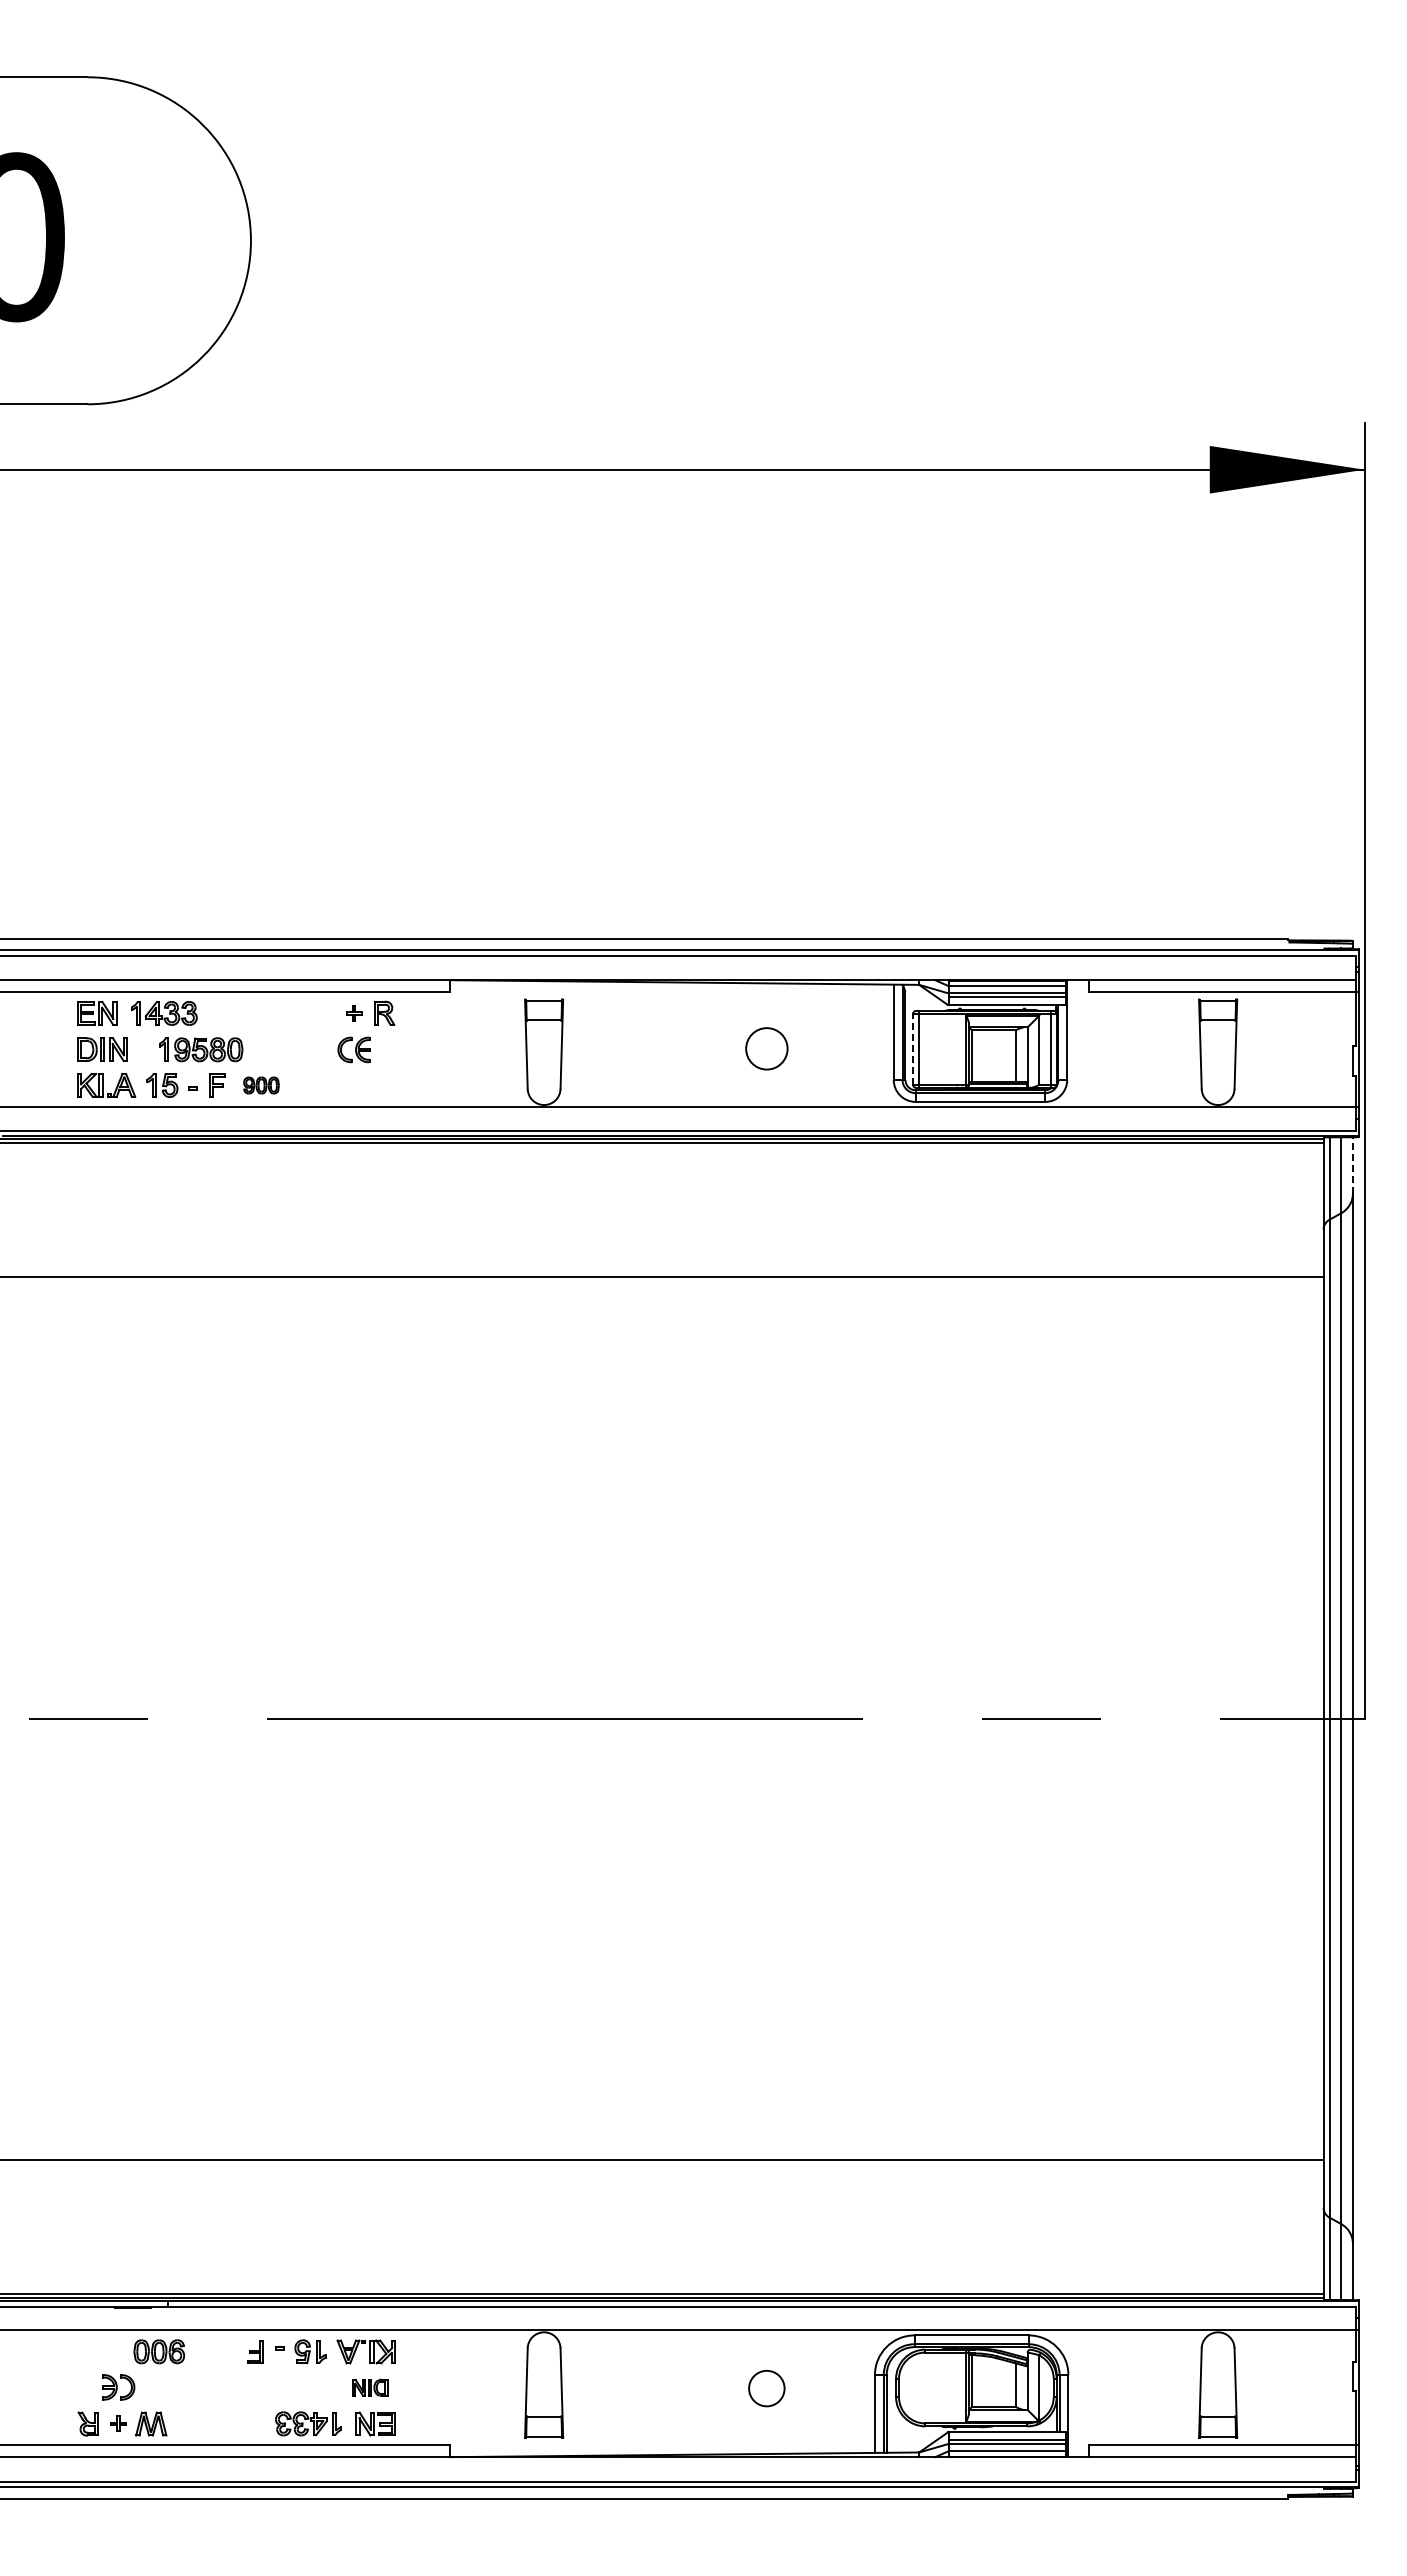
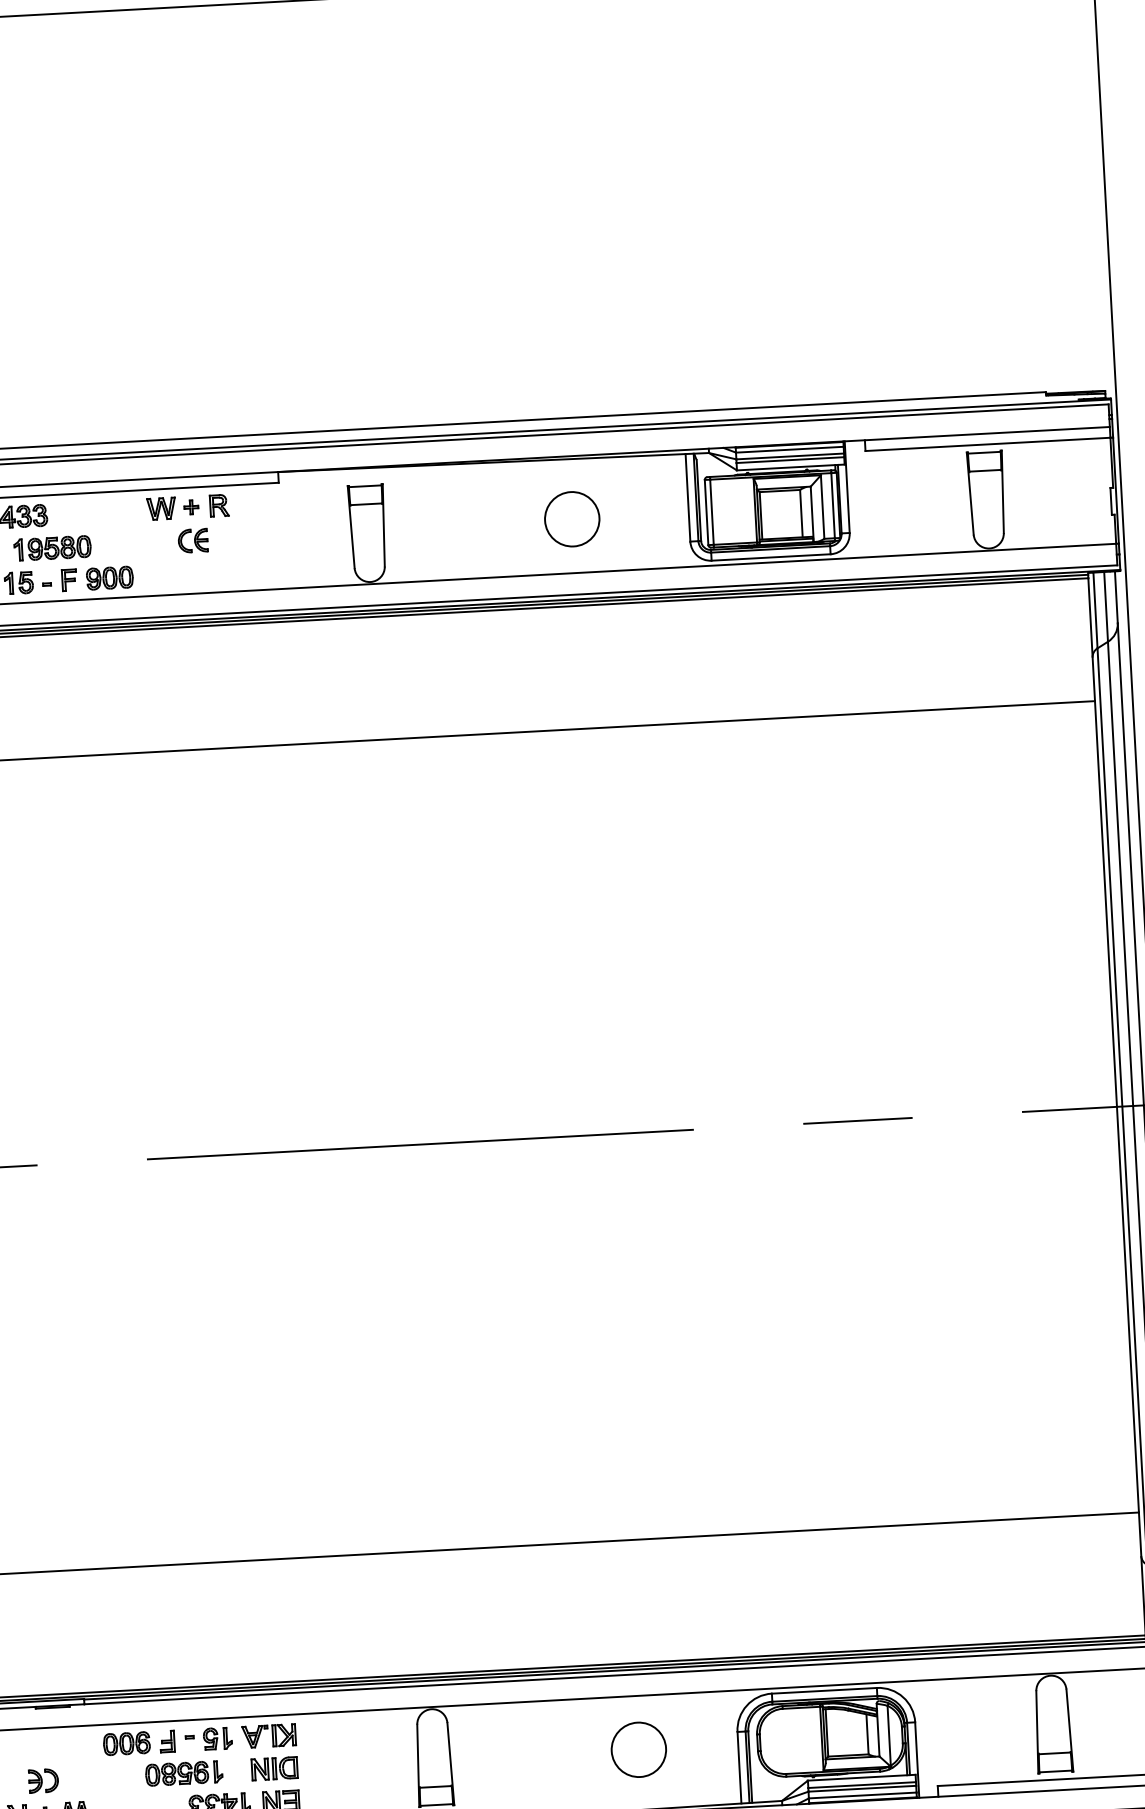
part: (321, 1012) -> (161, 508), added
circle: (766, 1048) -> (571, 519), size x1.43
line: (913, 1048) -> (706, 511), dashed -> solid
part: (261, 1085) -> (109, 578), size x1.43
line: (1352, 1164) -> (1115, 596), dashed -> solid
part: (158, 2351) -> (126, 1743), moved
part: (271, 2387) -> (183, 1773), added
part: (370, 2387) -> (274, 1768), size x1.43
circle: (766, 2388) -> (638, 1749), size x1.67

